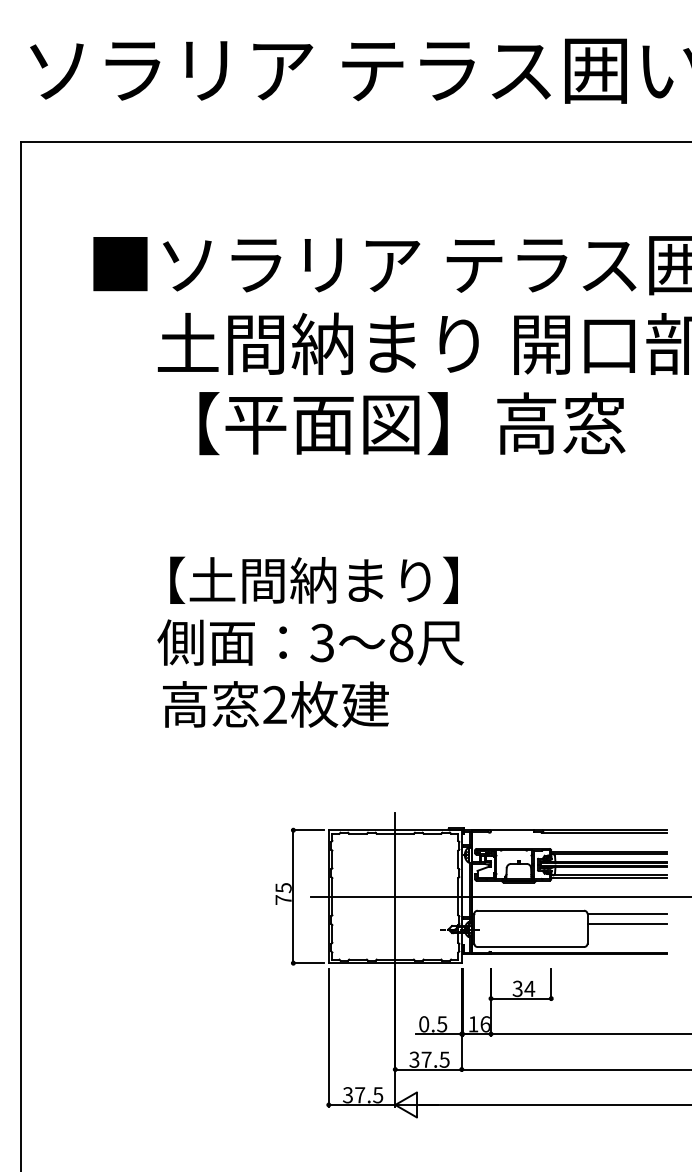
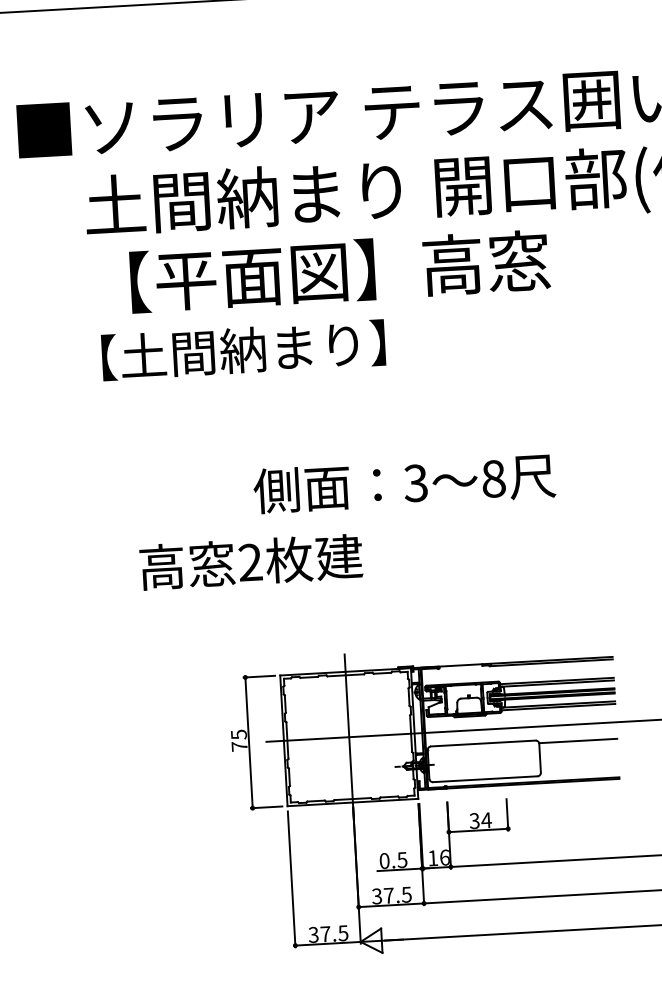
text: (313, 579) -> (242, 349), moved
text: (310, 642) -> (404, 483), moved
text: (275, 704) -> (250, 562), moved
line: (626, 923) -> (578, 750), removed

